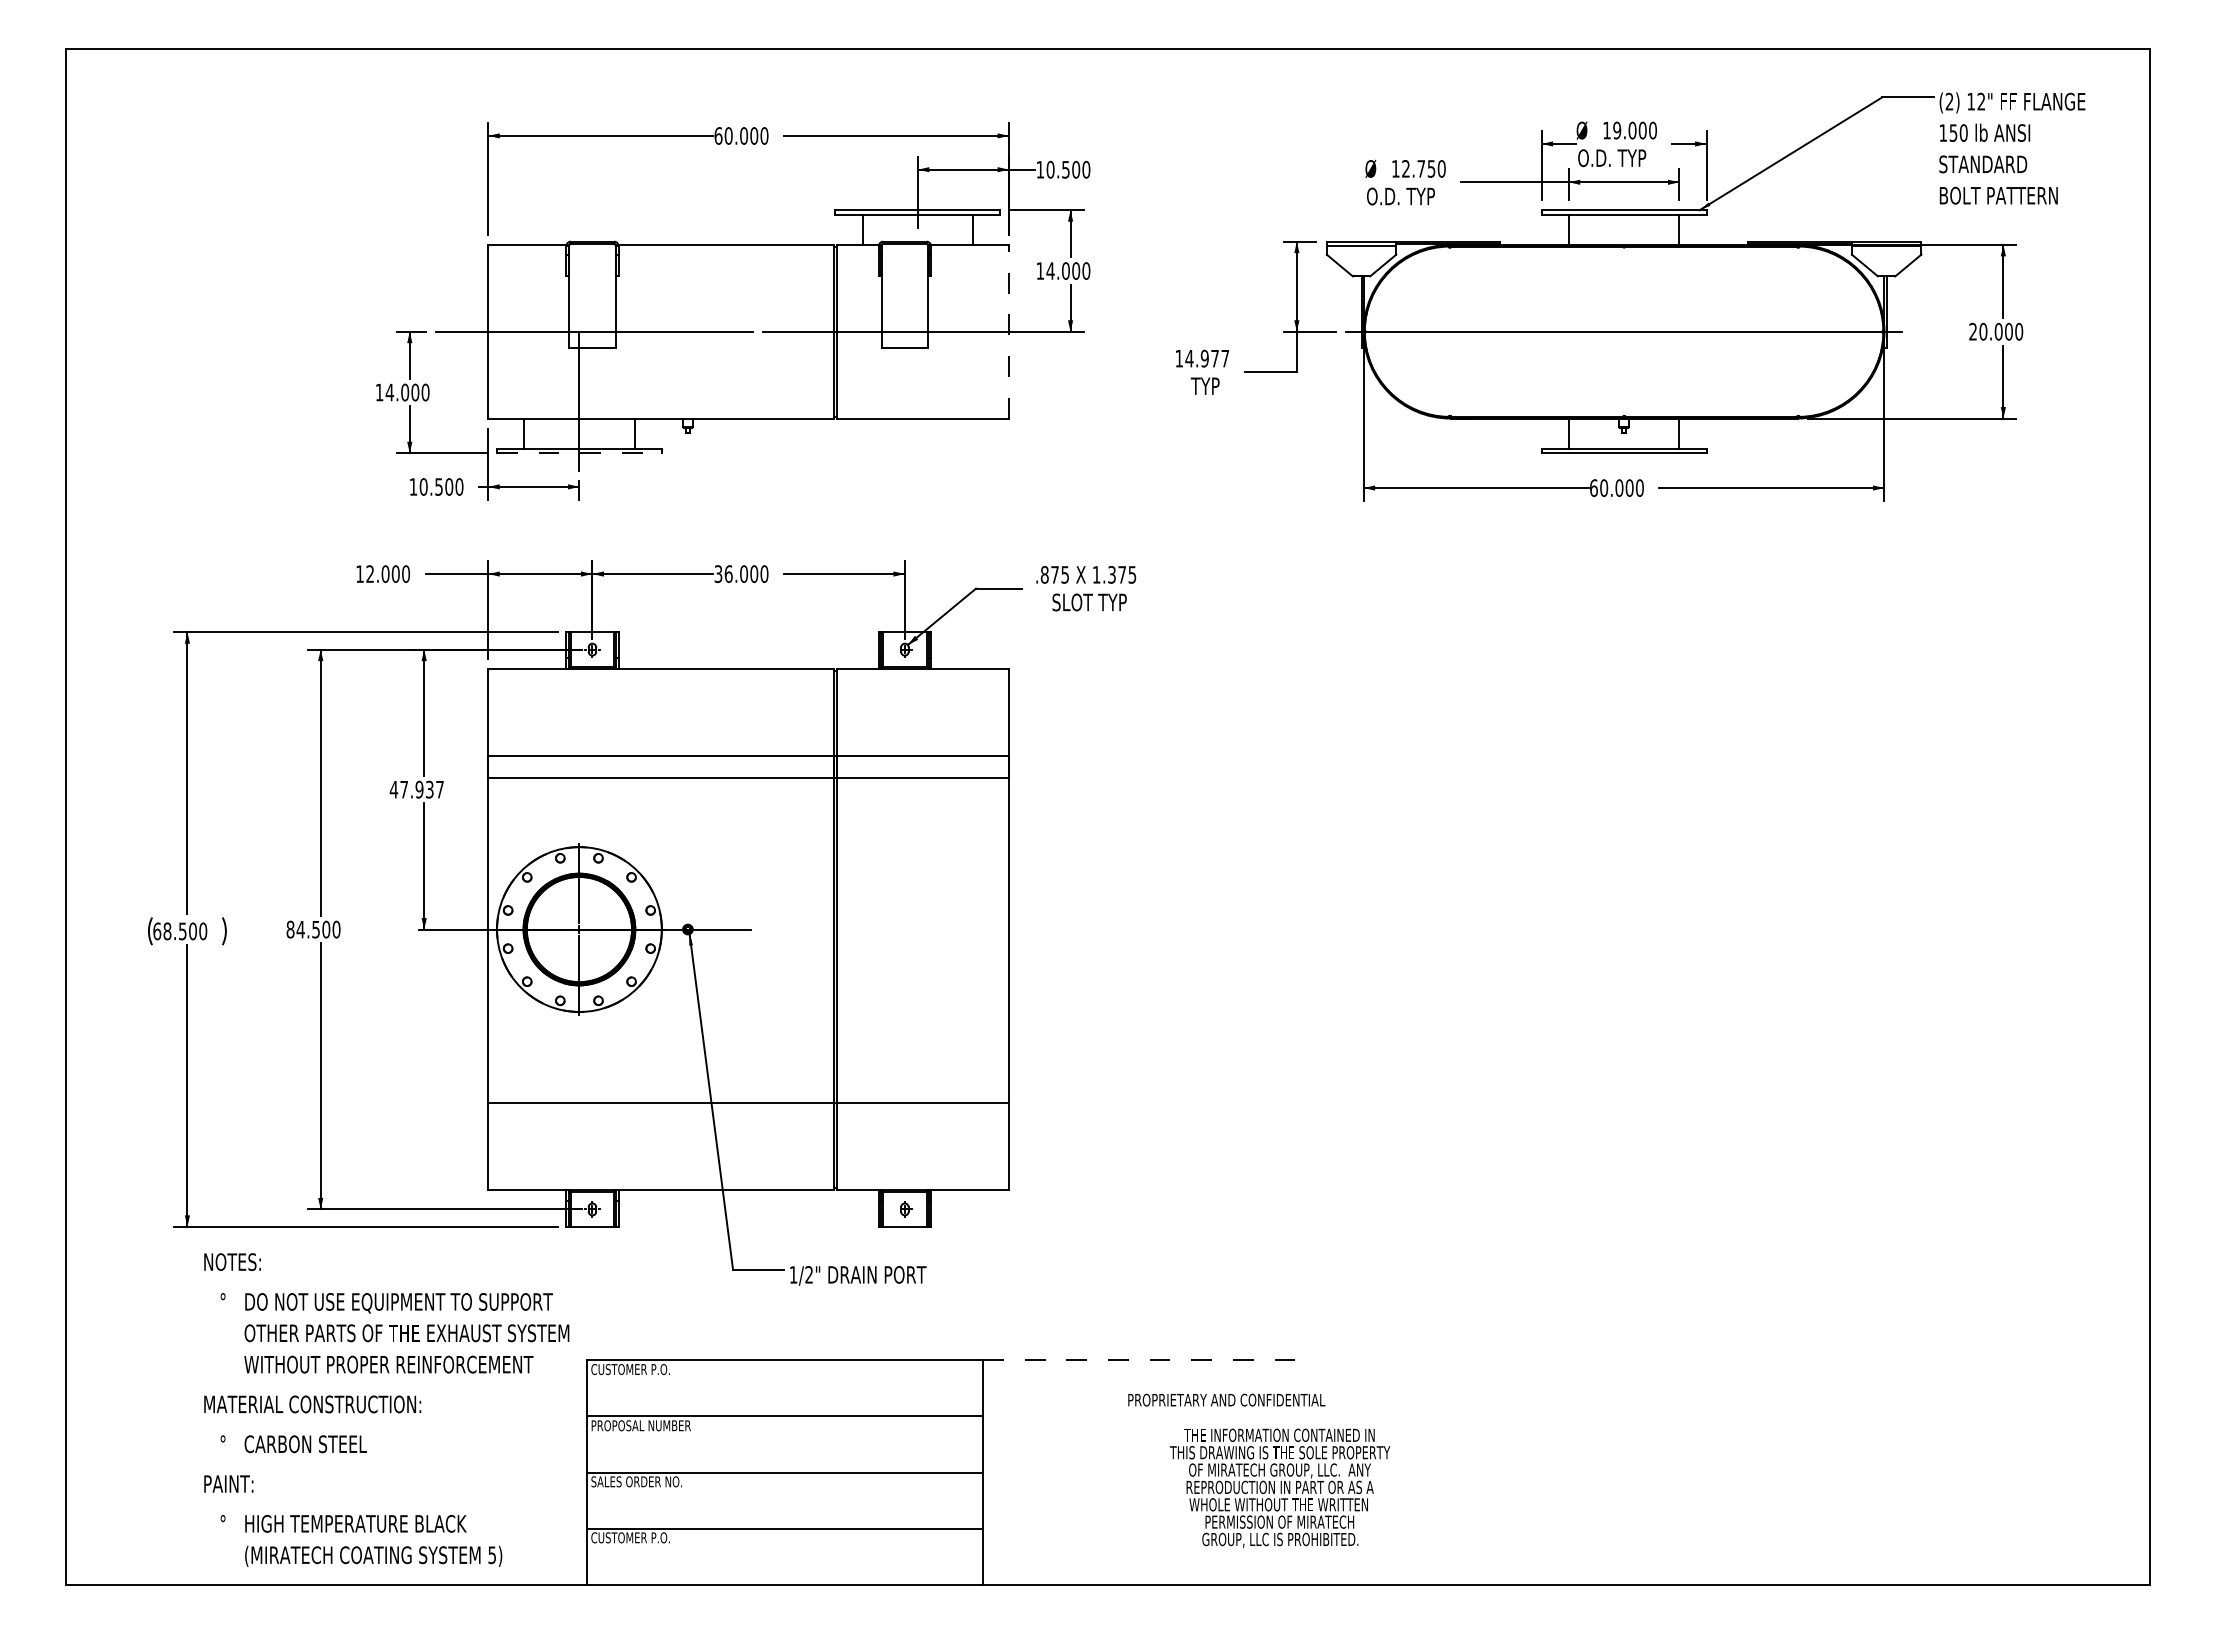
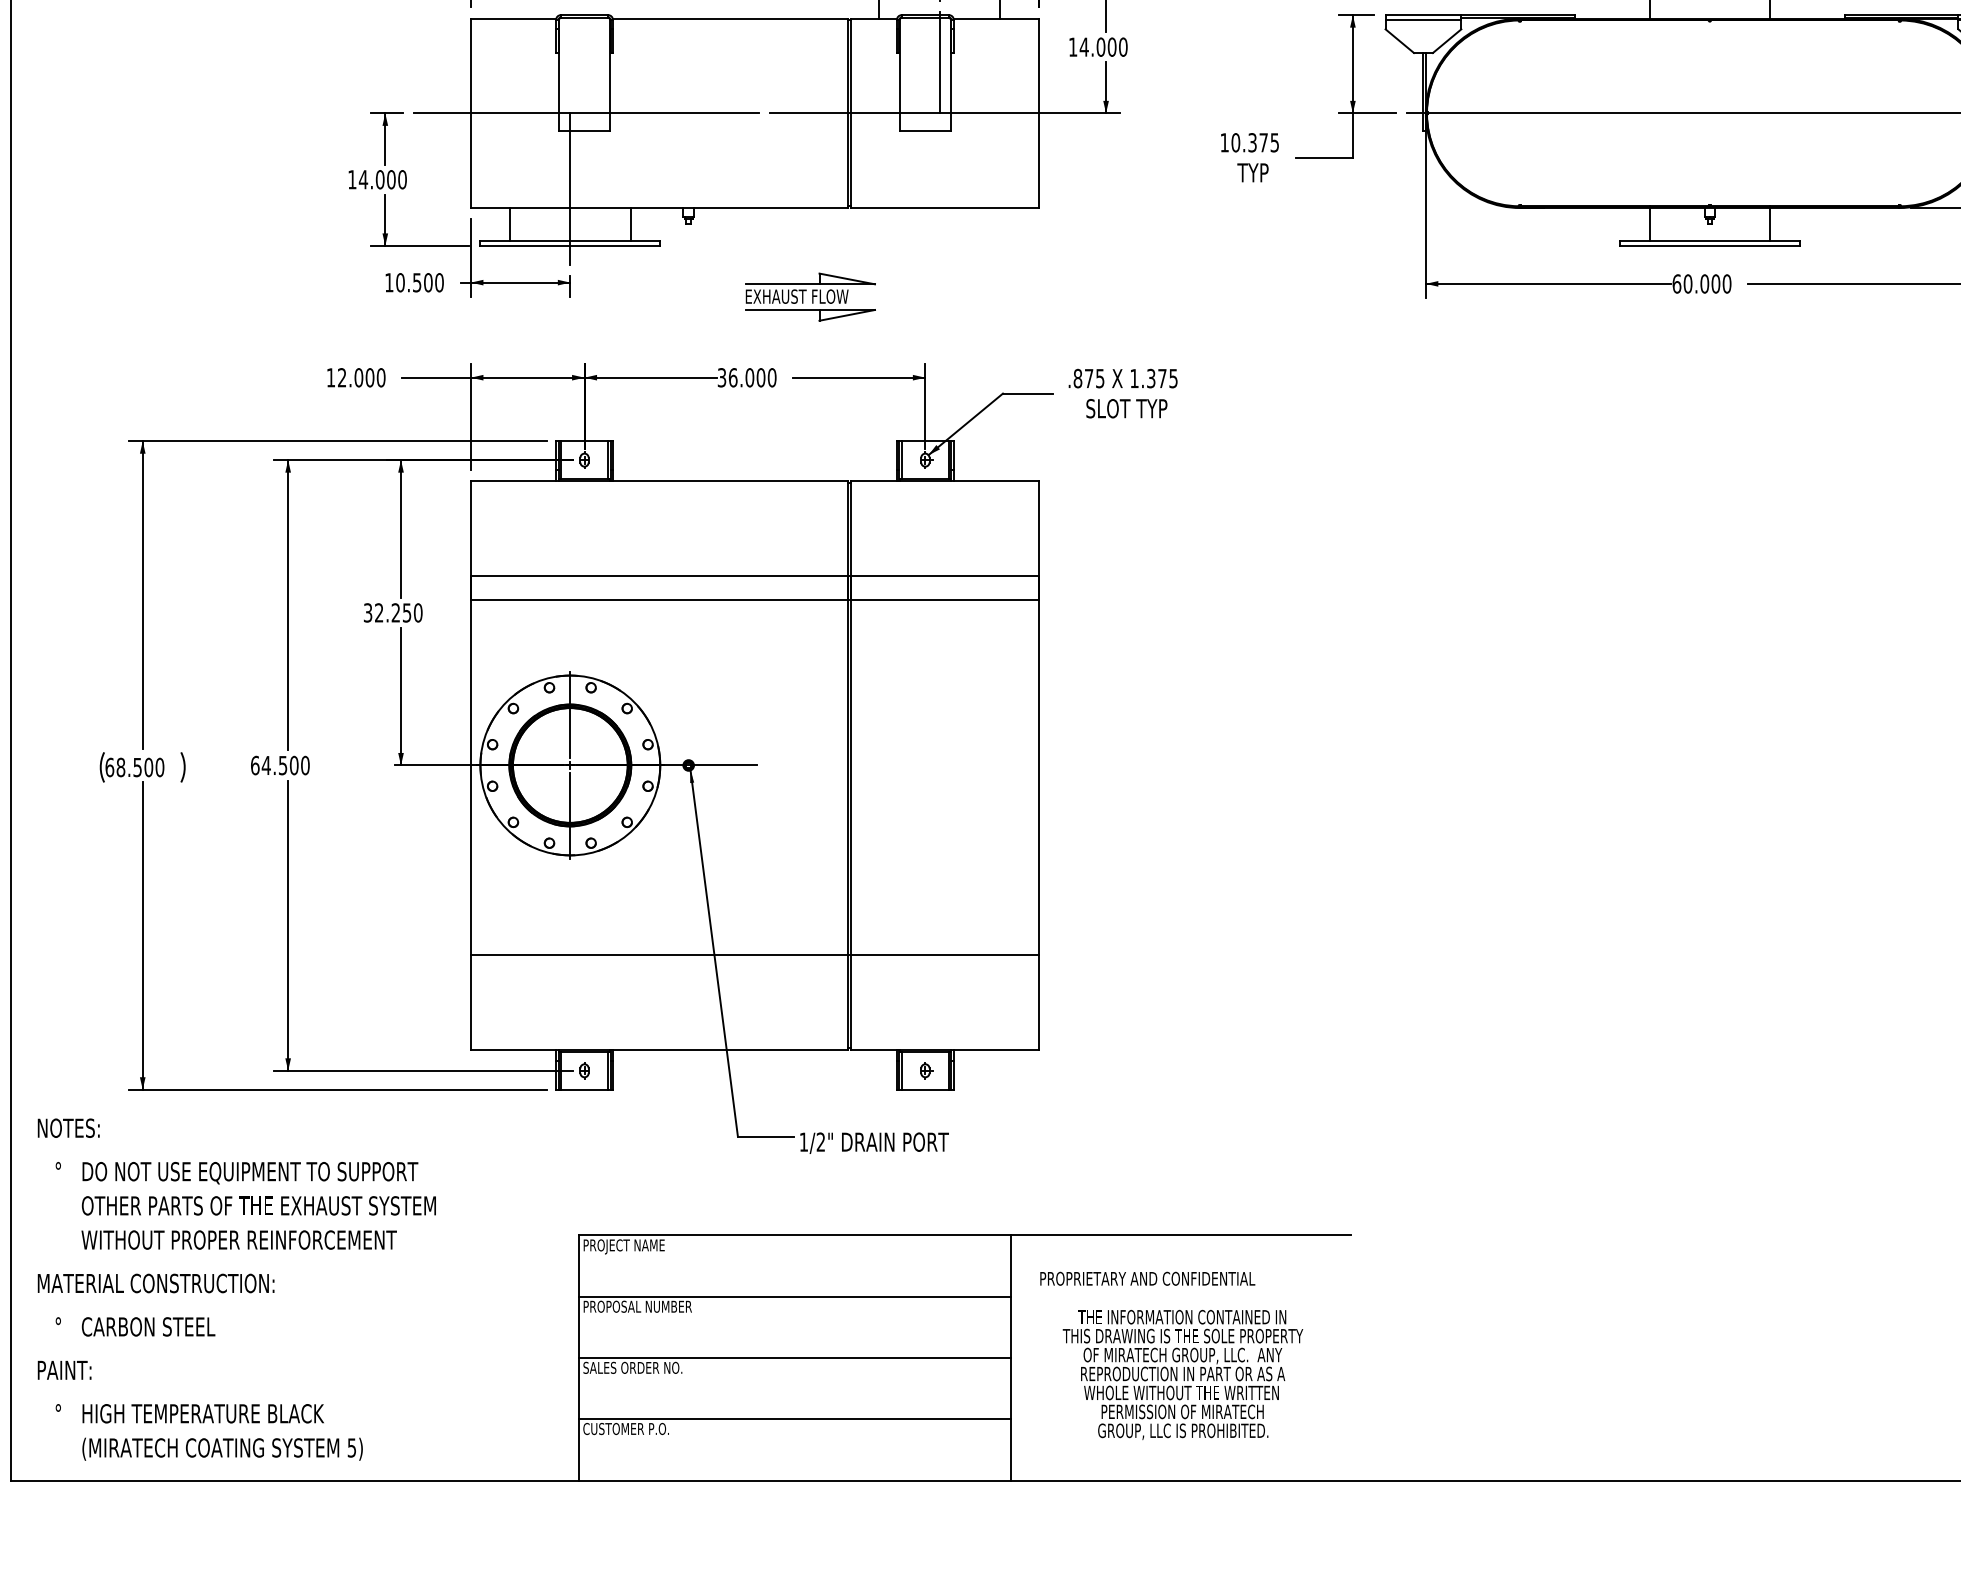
line: (917, 284) -> (939, 61), added
line: (1009, 331) -> (1039, 113), dashed -> solid
text: (1206, 358) -> (1254, 142), 14.977 -> 10.375
line: (579, 453) -> (570, 246), dashed -> solid
part: (799, 499) -> (810, 296), added
text: (416, 789) -> (392, 612), 47.937 -> 32.250
text: (290, 929) -> (255, 765), 84.500 -> 64.500
line: (1138, 1360) -> (1180, 1235), dashed -> solid
text: (630, 1370) -> (626, 1246), CUSTOMER P.O. -> PROJECT NAME
text: (1226, 1399) -> (1147, 1278), moved
text: (386, 1409) -> (236, 1289), moved
text: (1280, 1487) -> (1183, 1374), moved

